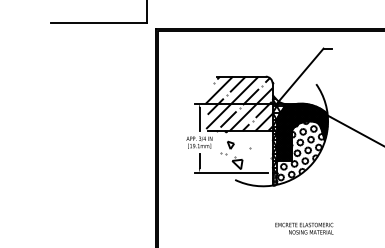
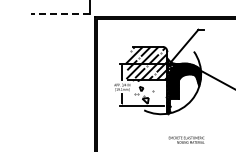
line: (98, 22) -> (60, 13), solid -> dashed
hatch: (299, 150) -> (183, 92), removed

